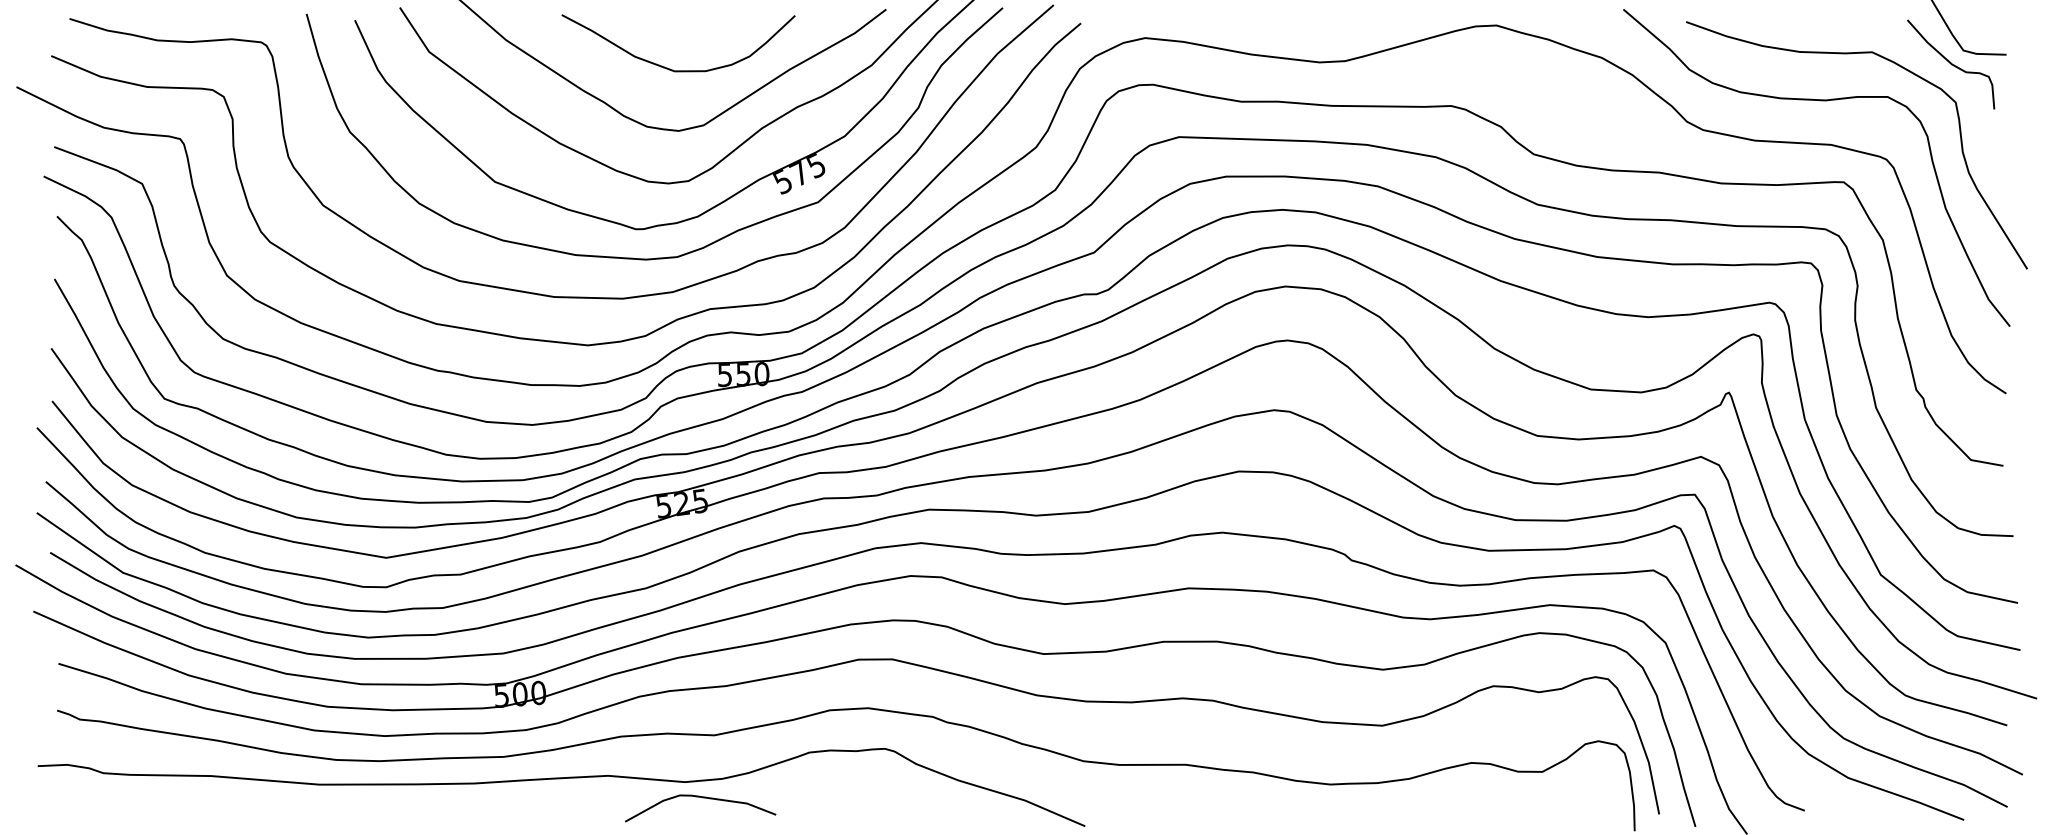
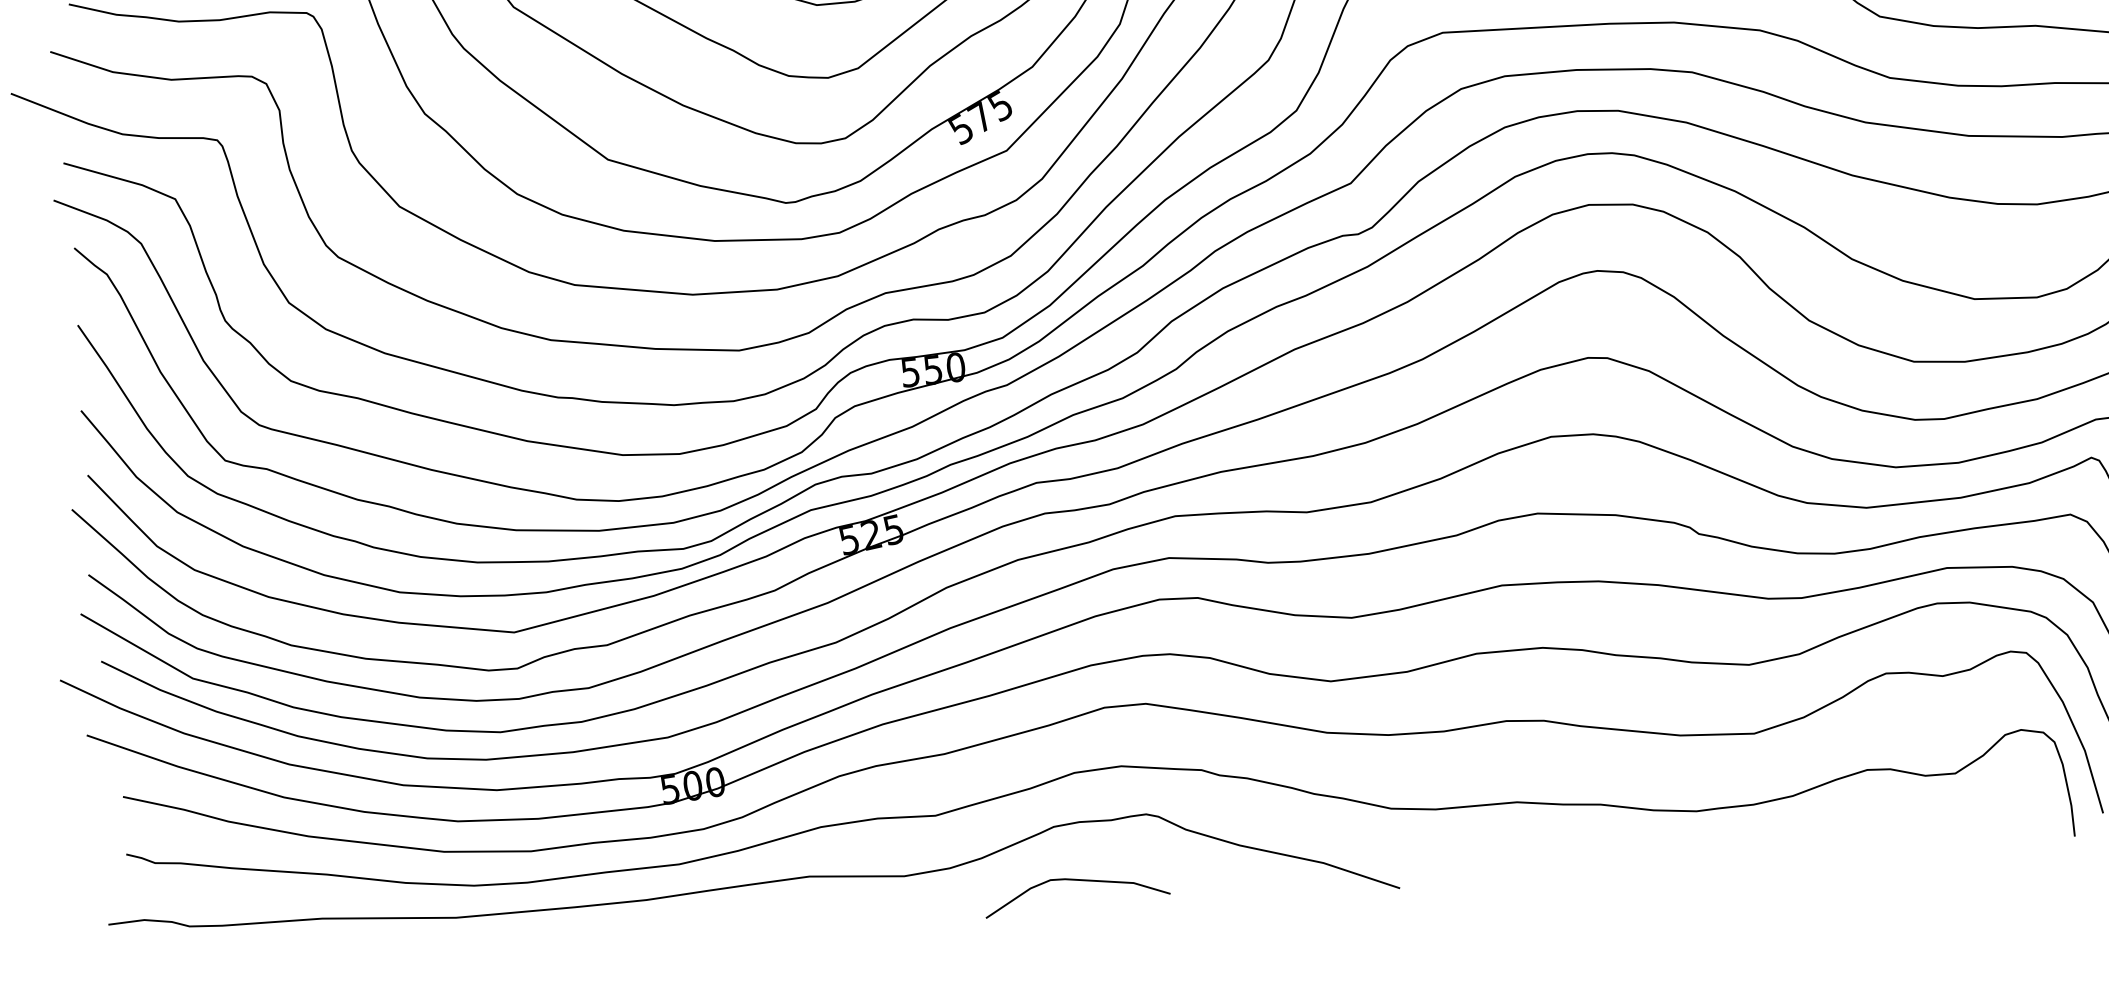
curve: (702, 798) -> (1078, 881), moved

